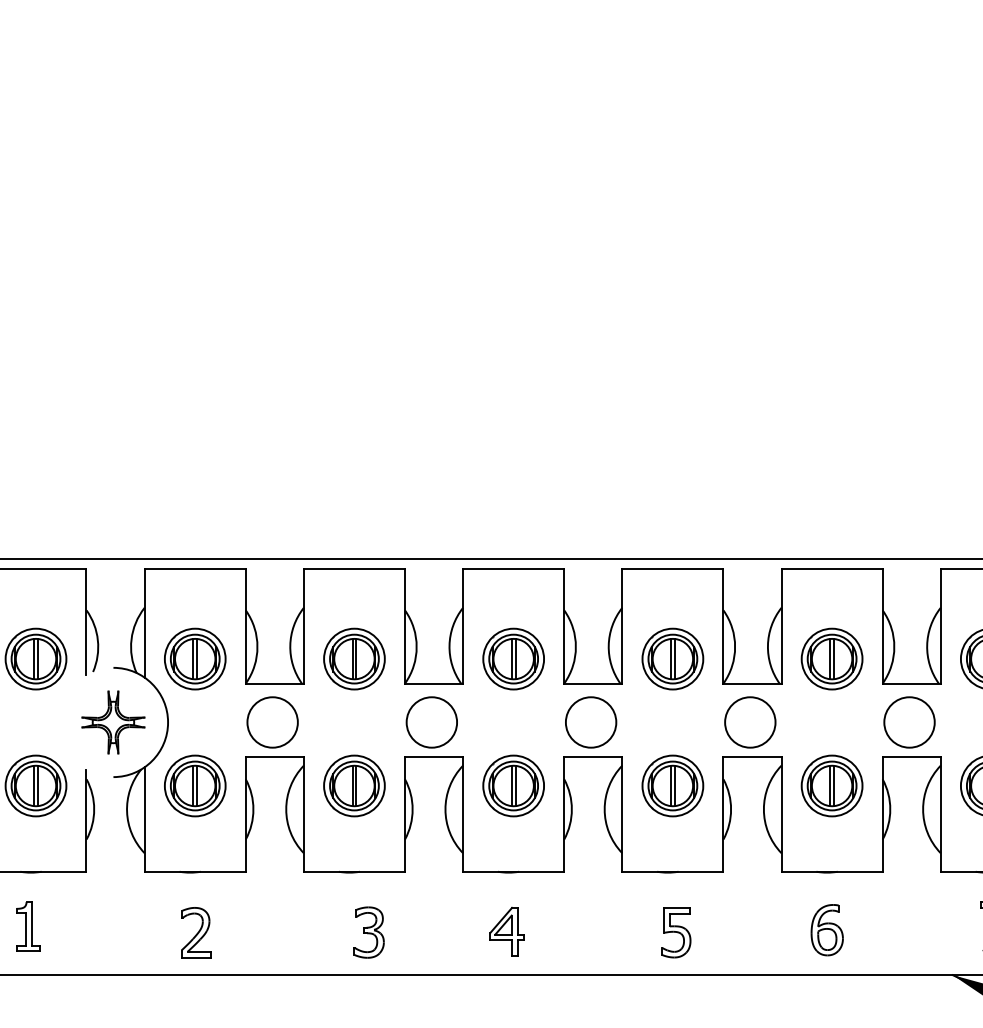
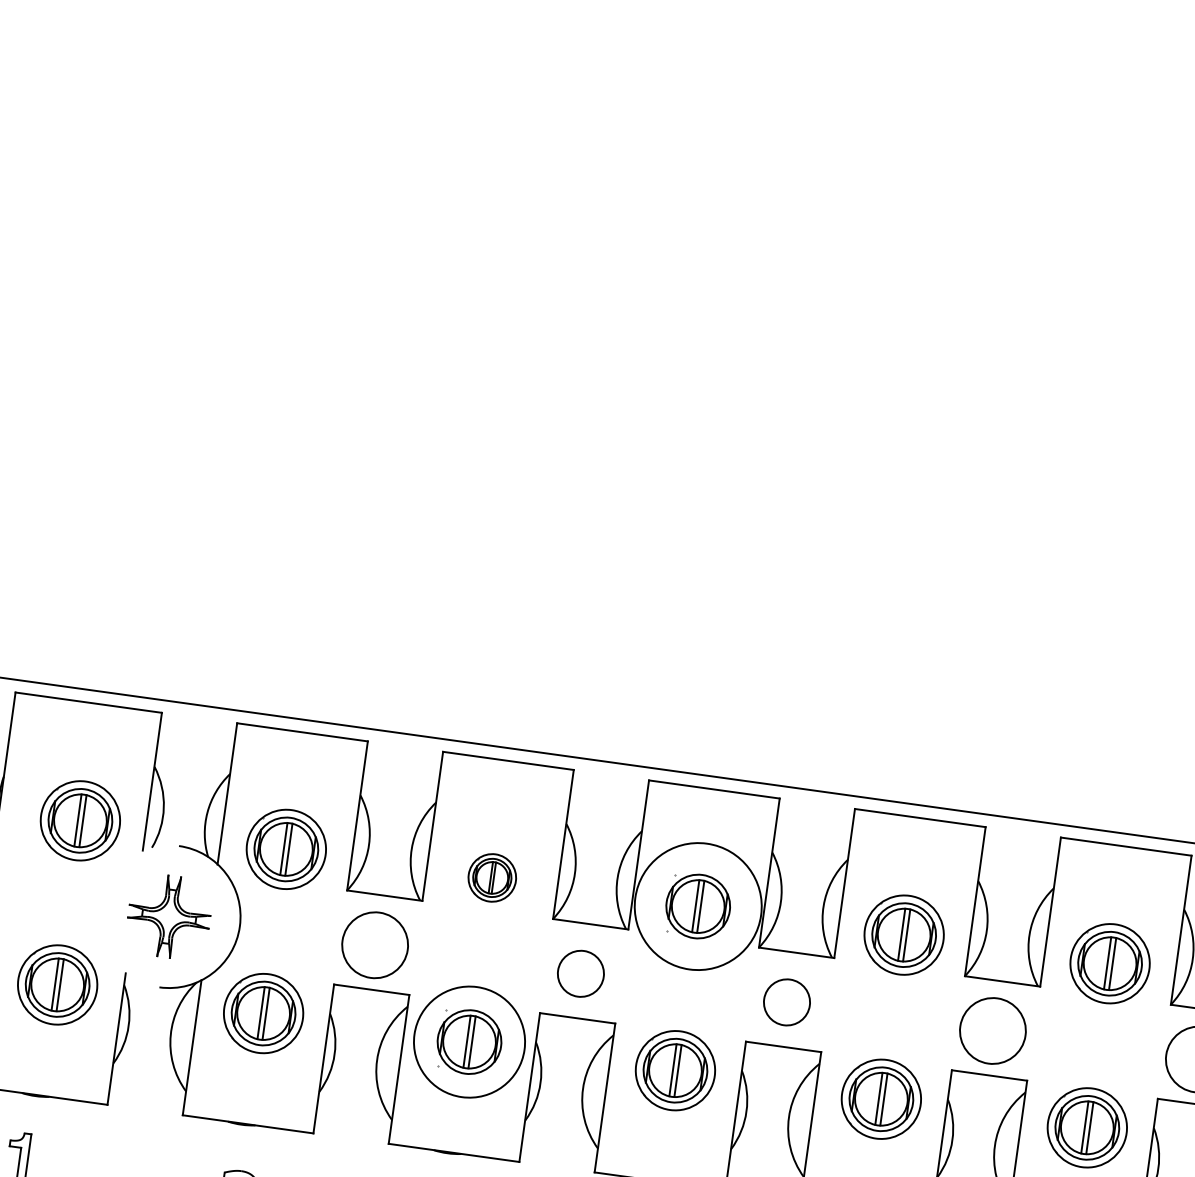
part: (354, 658) -> (492, 877), size x0.6
circle: (513, 658) -> (698, 905), size x1.6
circle: (431, 722) -> (580, 973), size x0.7
circle: (590, 722) -> (786, 1002), size x0.7
circle: (354, 785) -> (469, 1041), size x1.4

